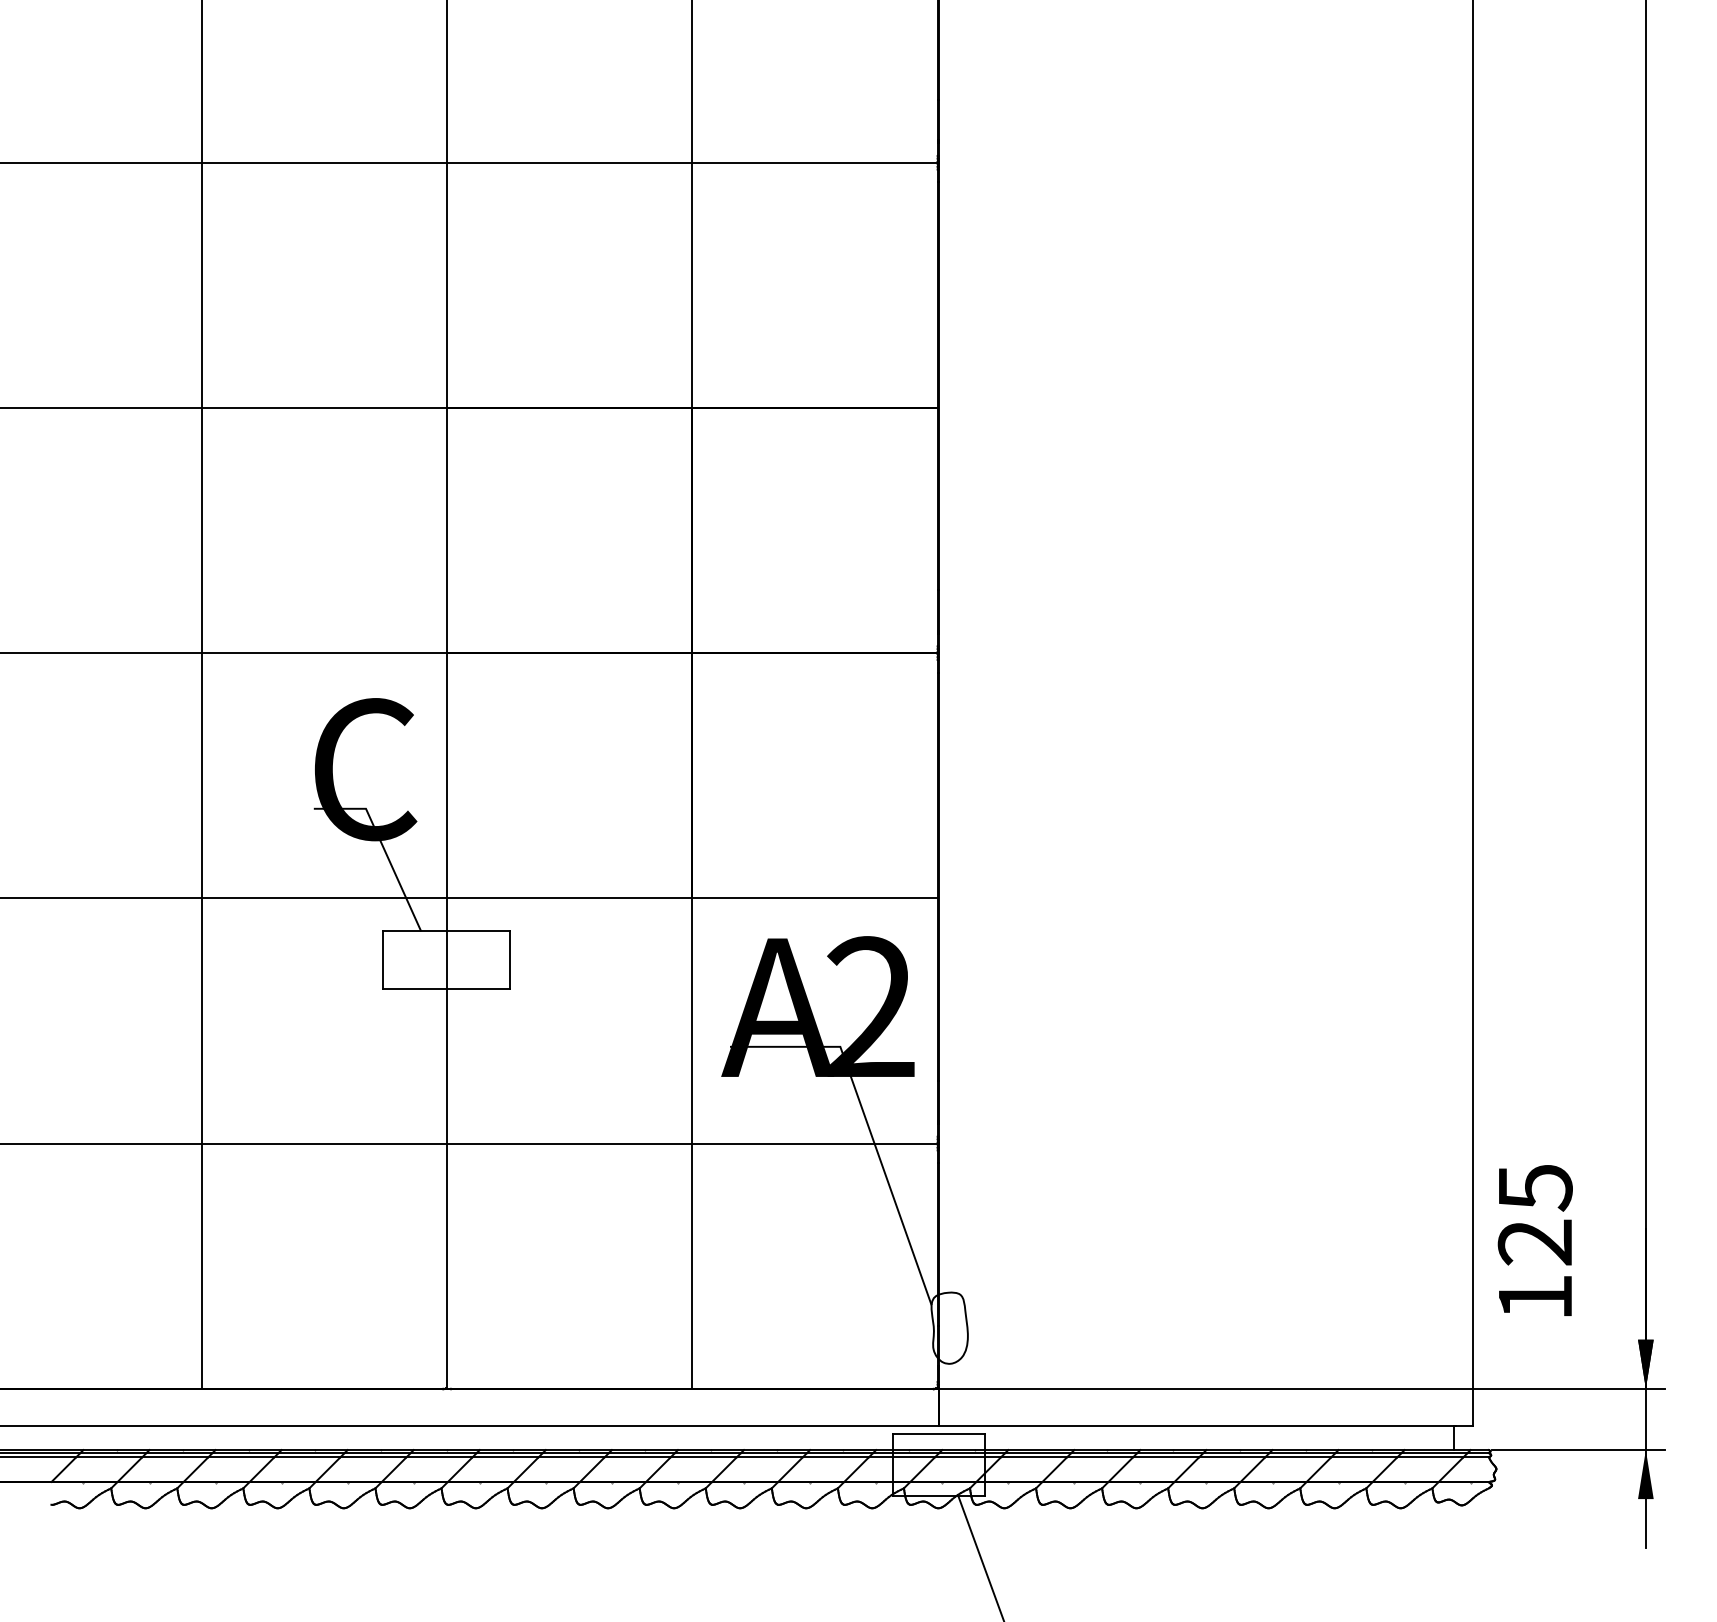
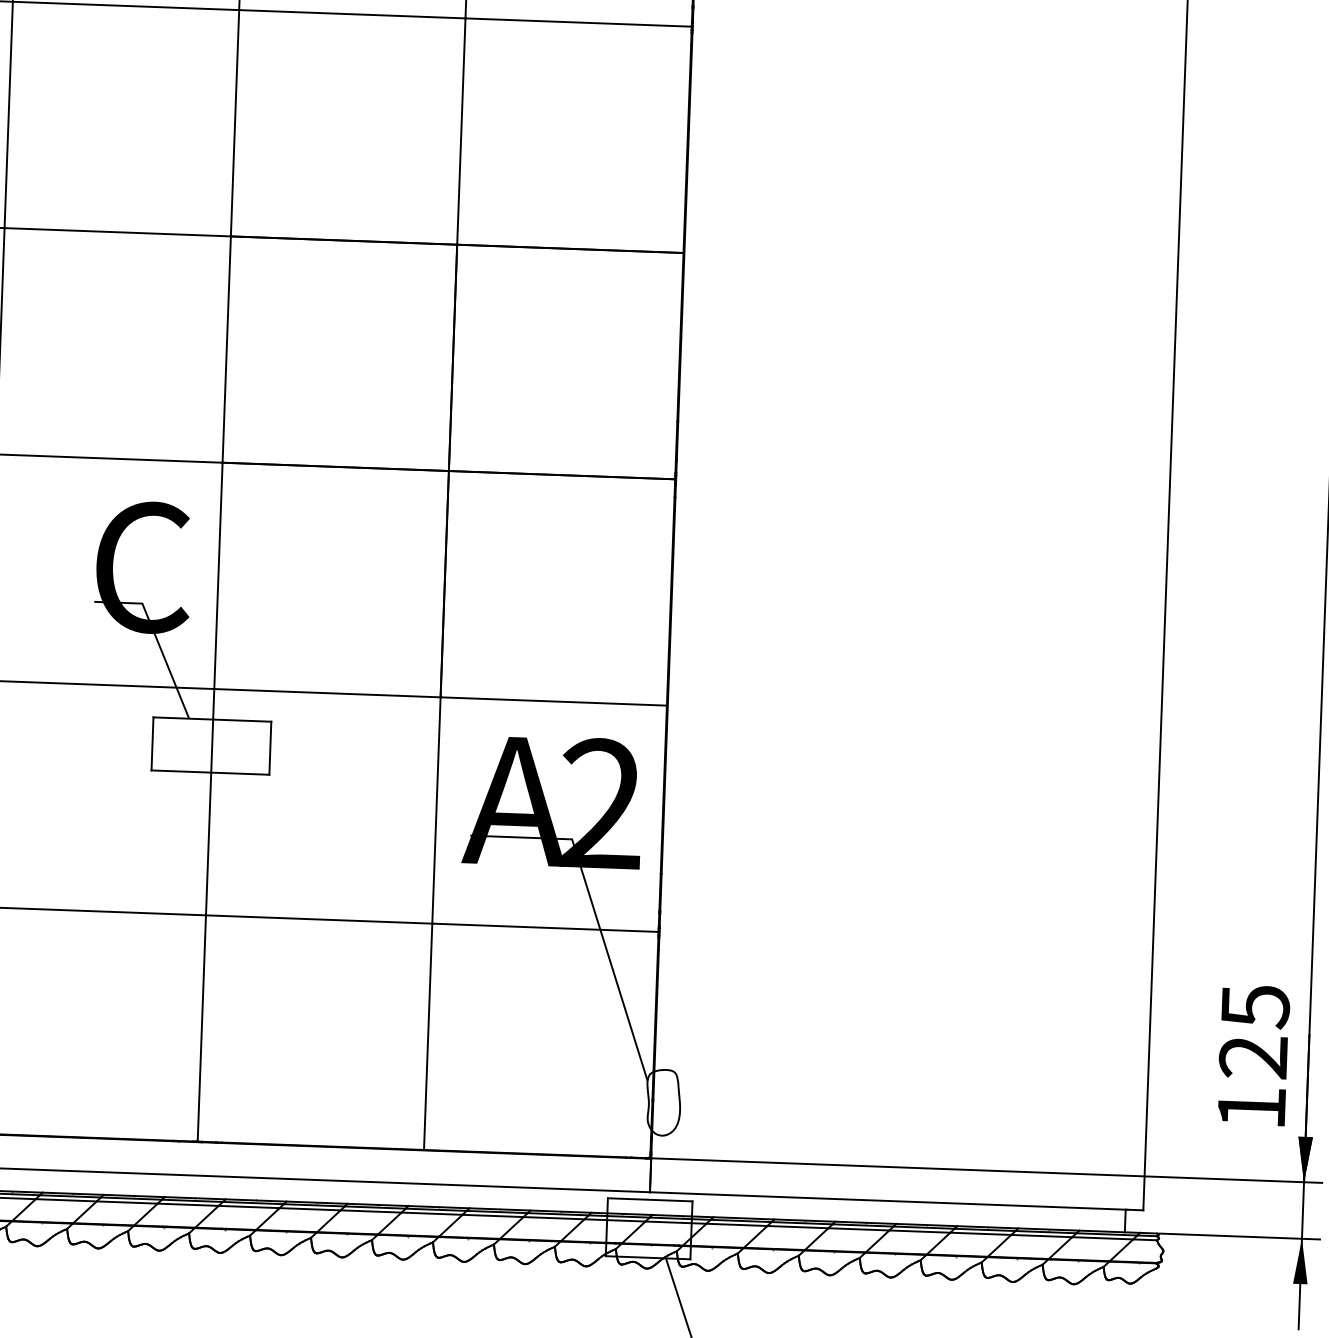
text: (1534, 1240) -> (1252, 1055), moved

